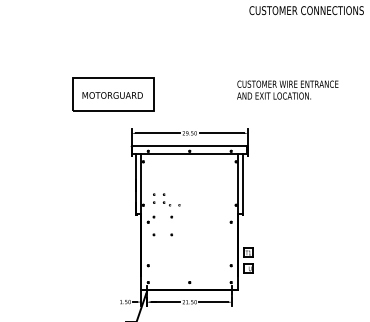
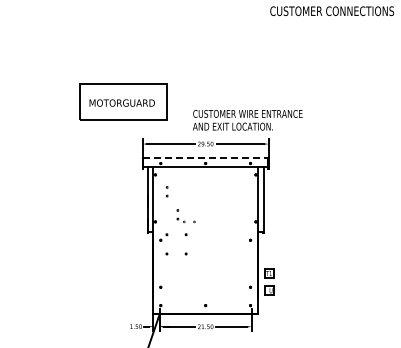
text: (287, 90) -> (247, 120), moved
line: (190, 146) -> (206, 158), solid -> dashed
part: (154, 198) -> (167, 191), moved

